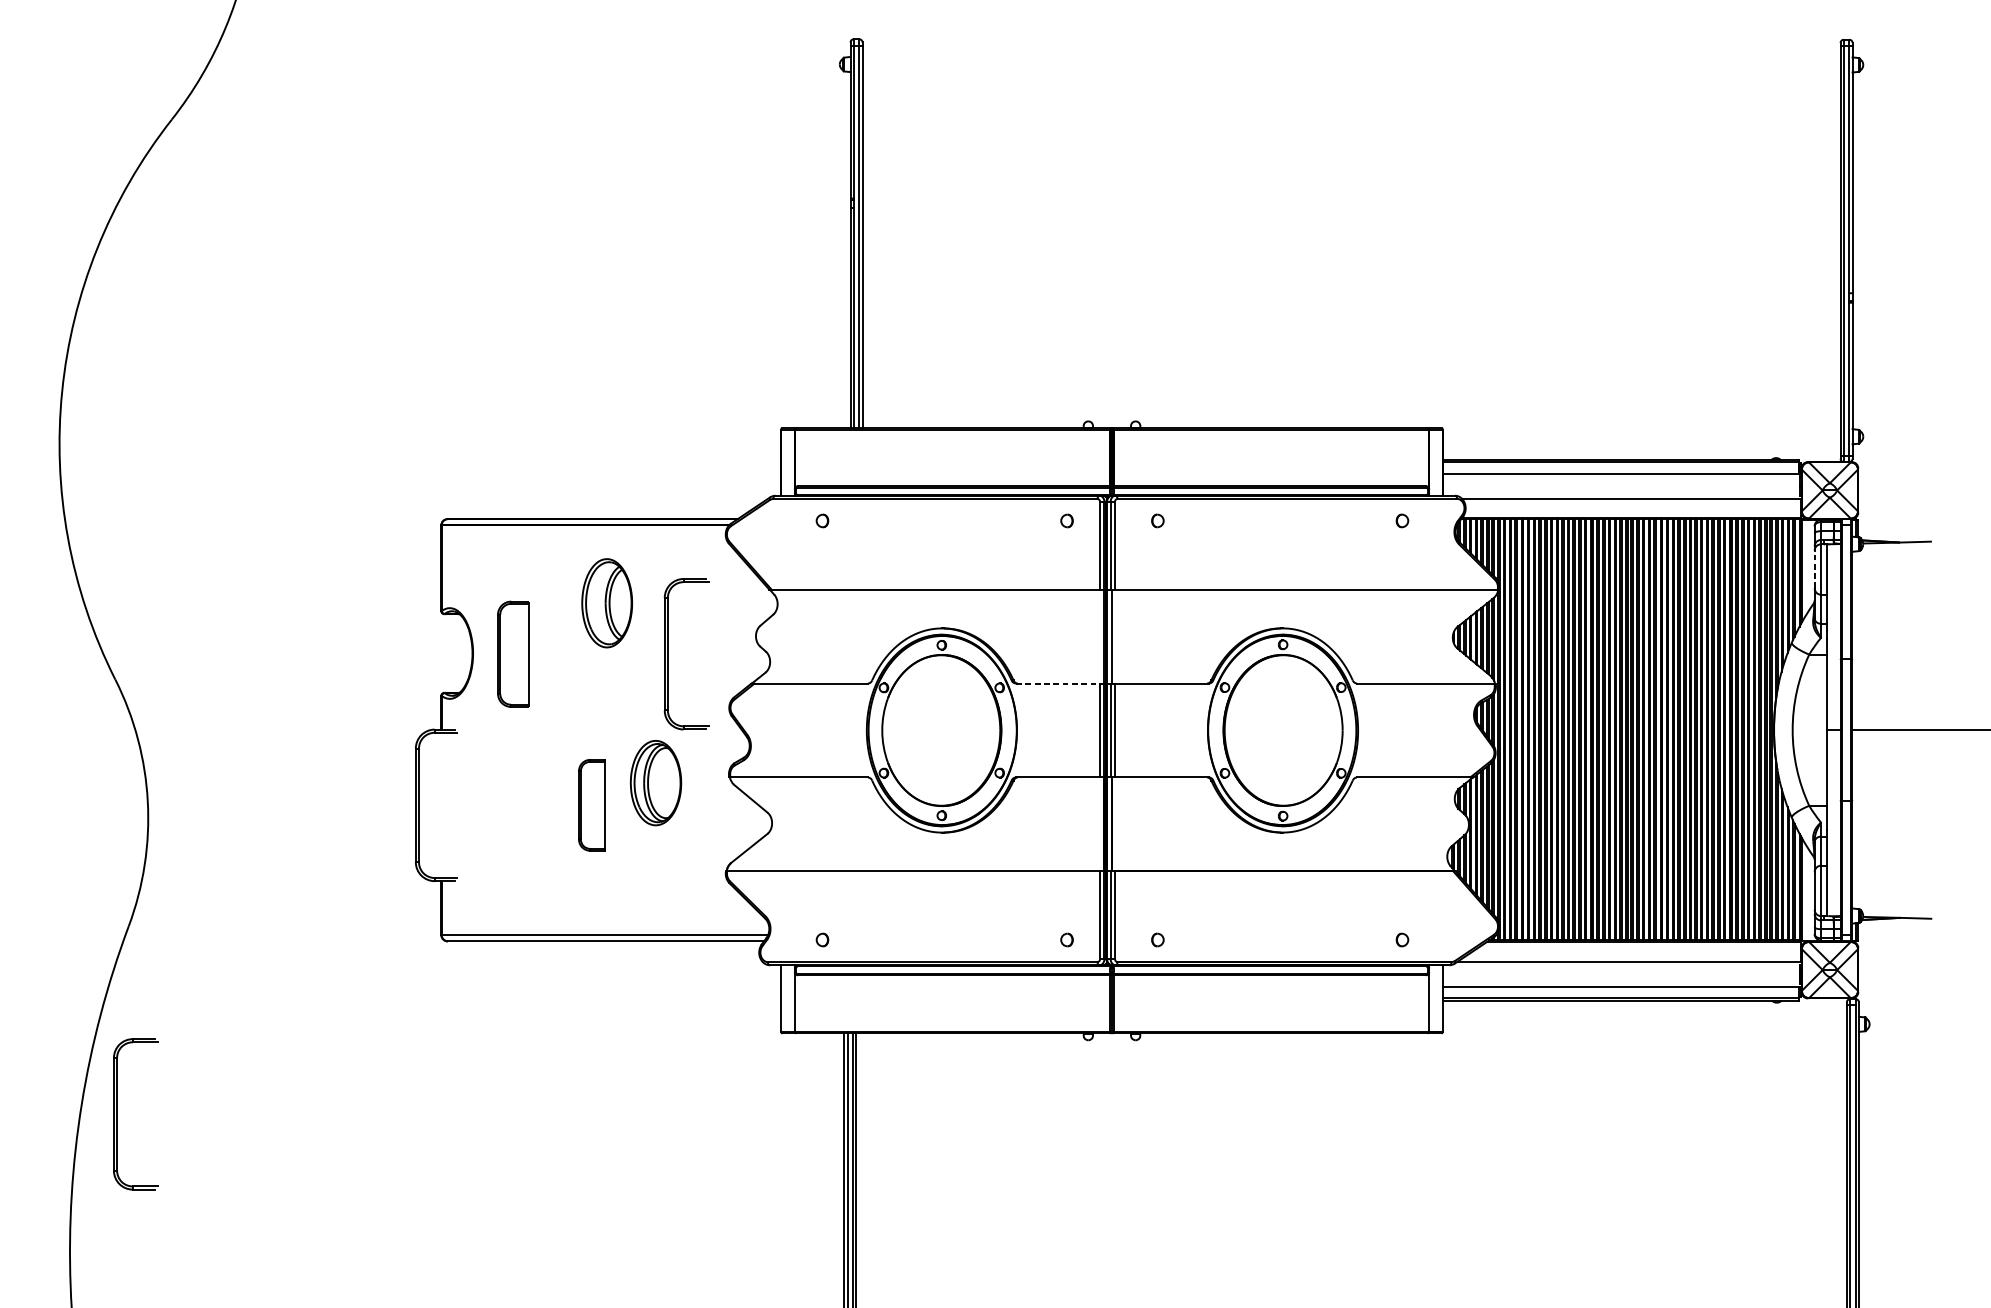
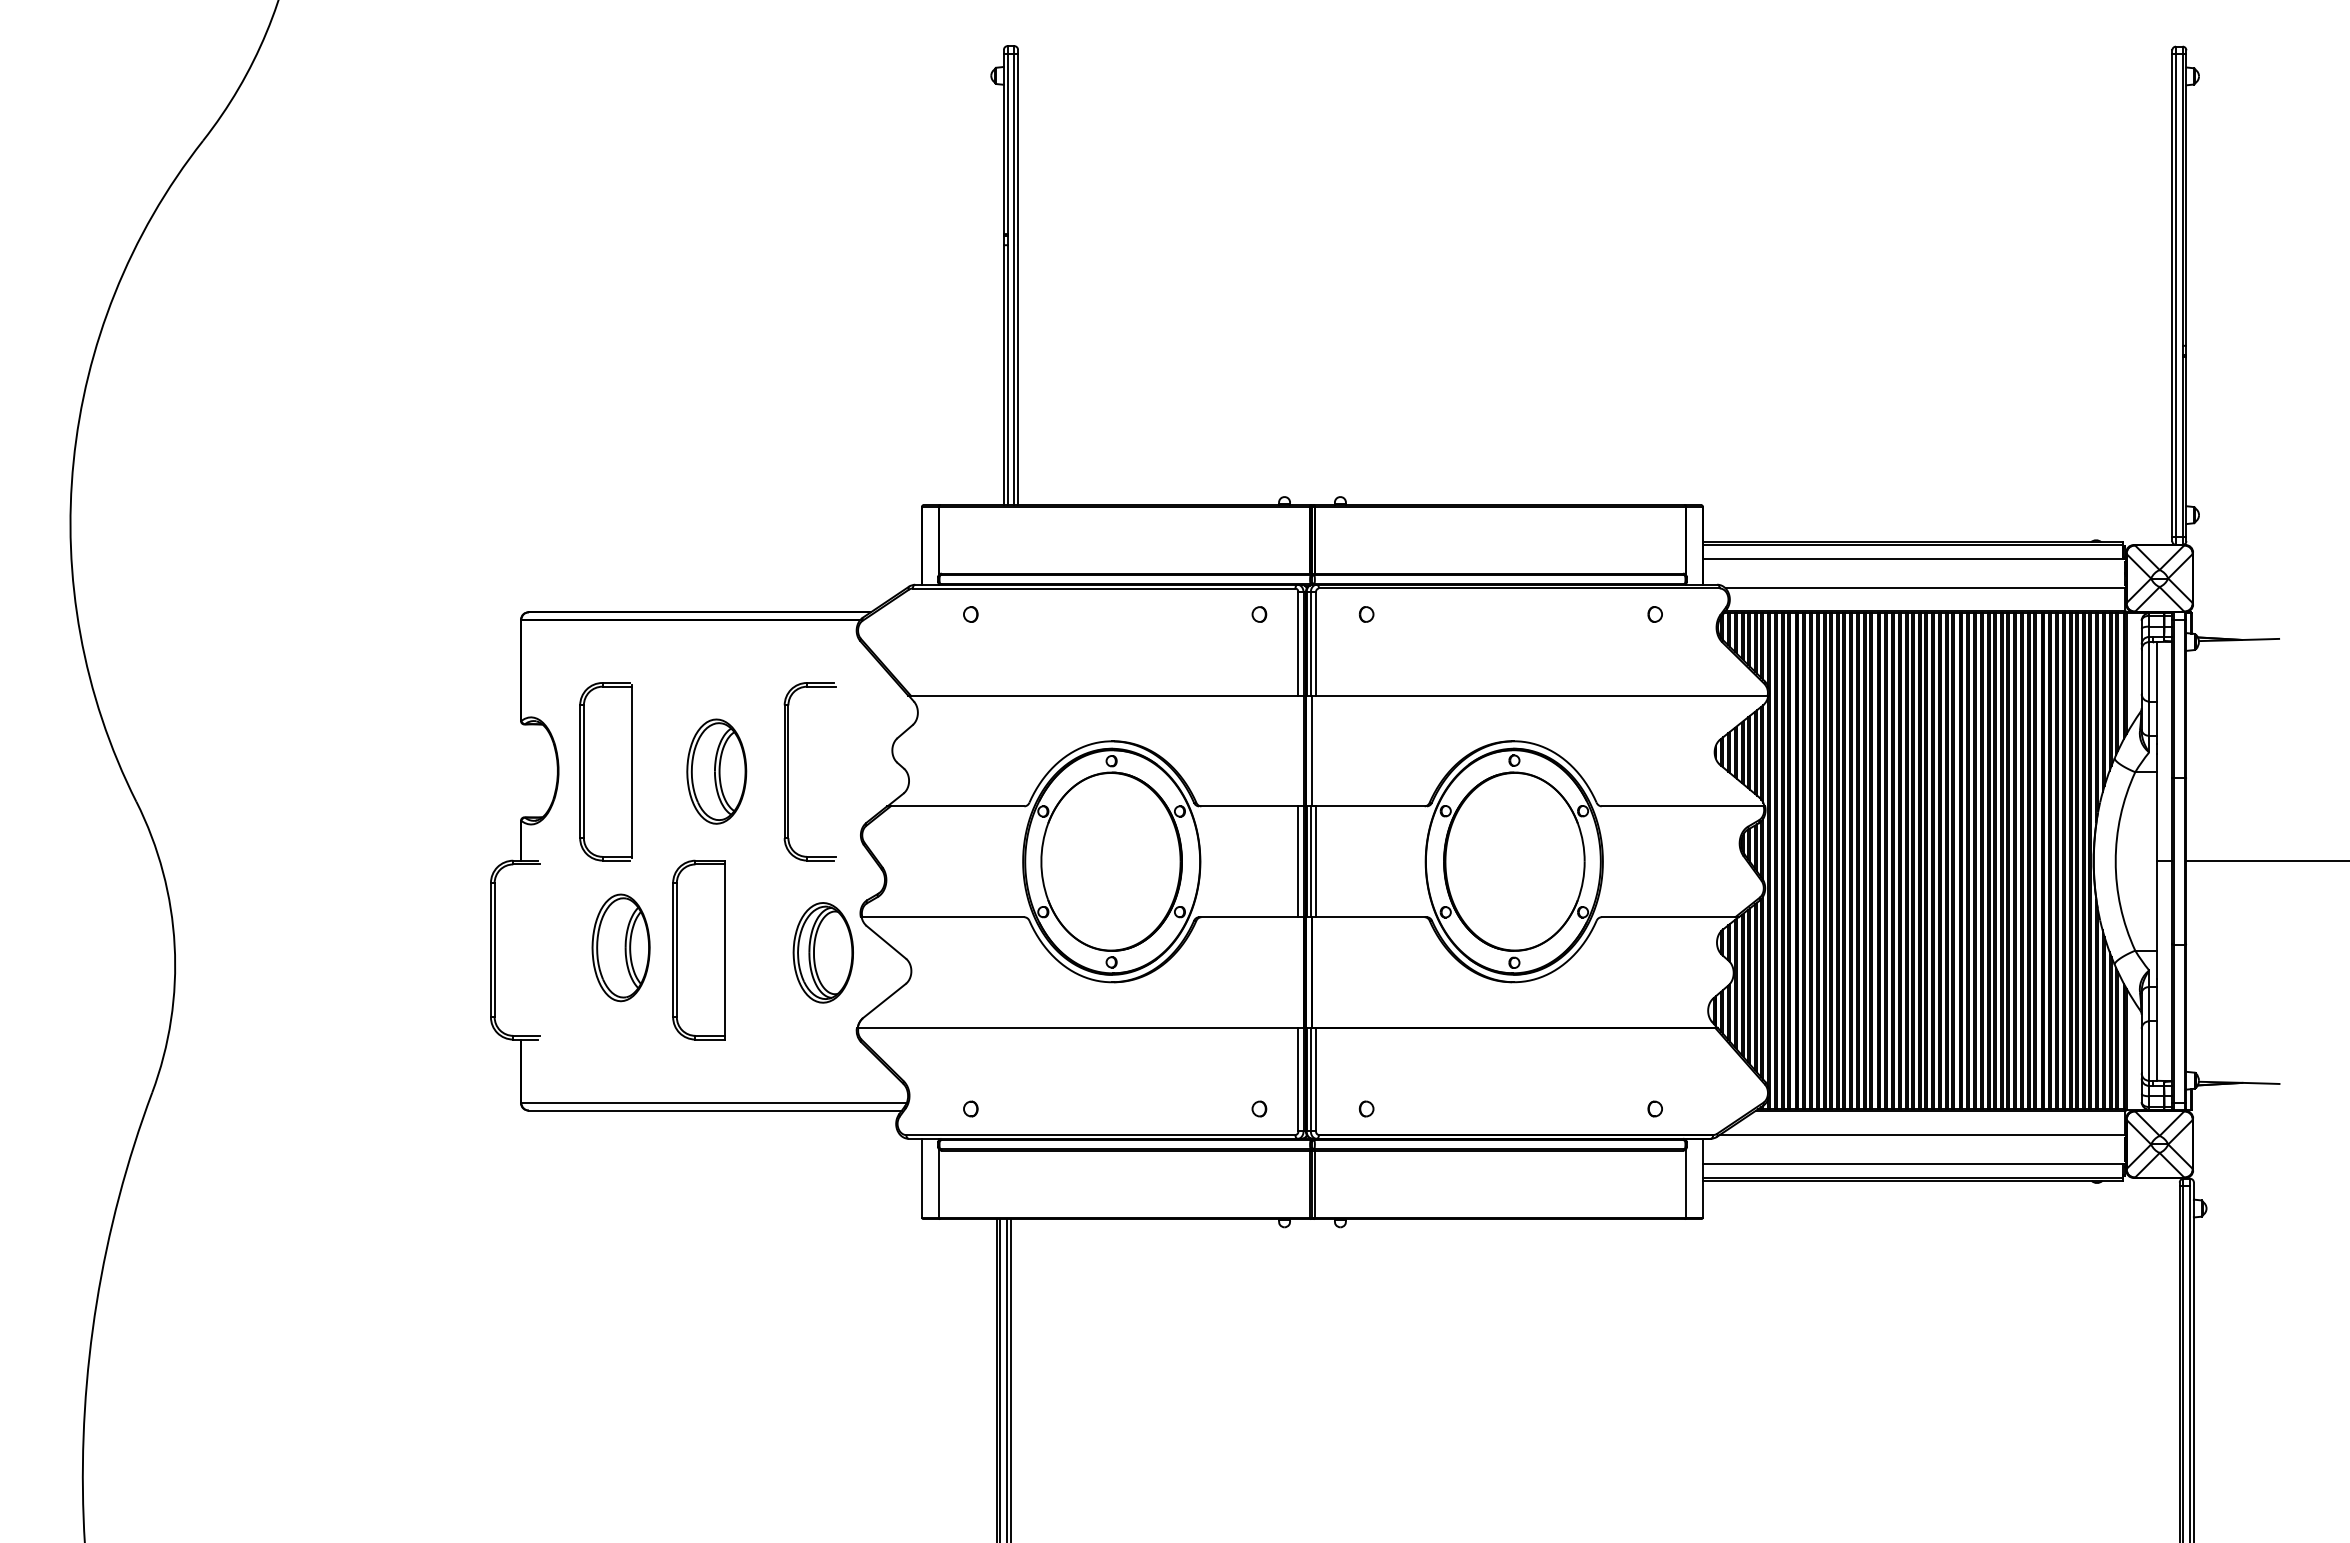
line: (1814, 569) -> (2141, 671), dashed -> solid
part: (606, 603) -> (716, 771), moved
part: (512, 654) -> (605, 771), size x1.43
line: (1057, 683) -> (1248, 806), dashed -> solid
part: (655, 782) -> (822, 952), moved
part: (525, 803) -> (620, 947), added
part: (591, 804) -> (698, 949), size x1.67
part: (117, 1114) -> (138, 1314), removed

